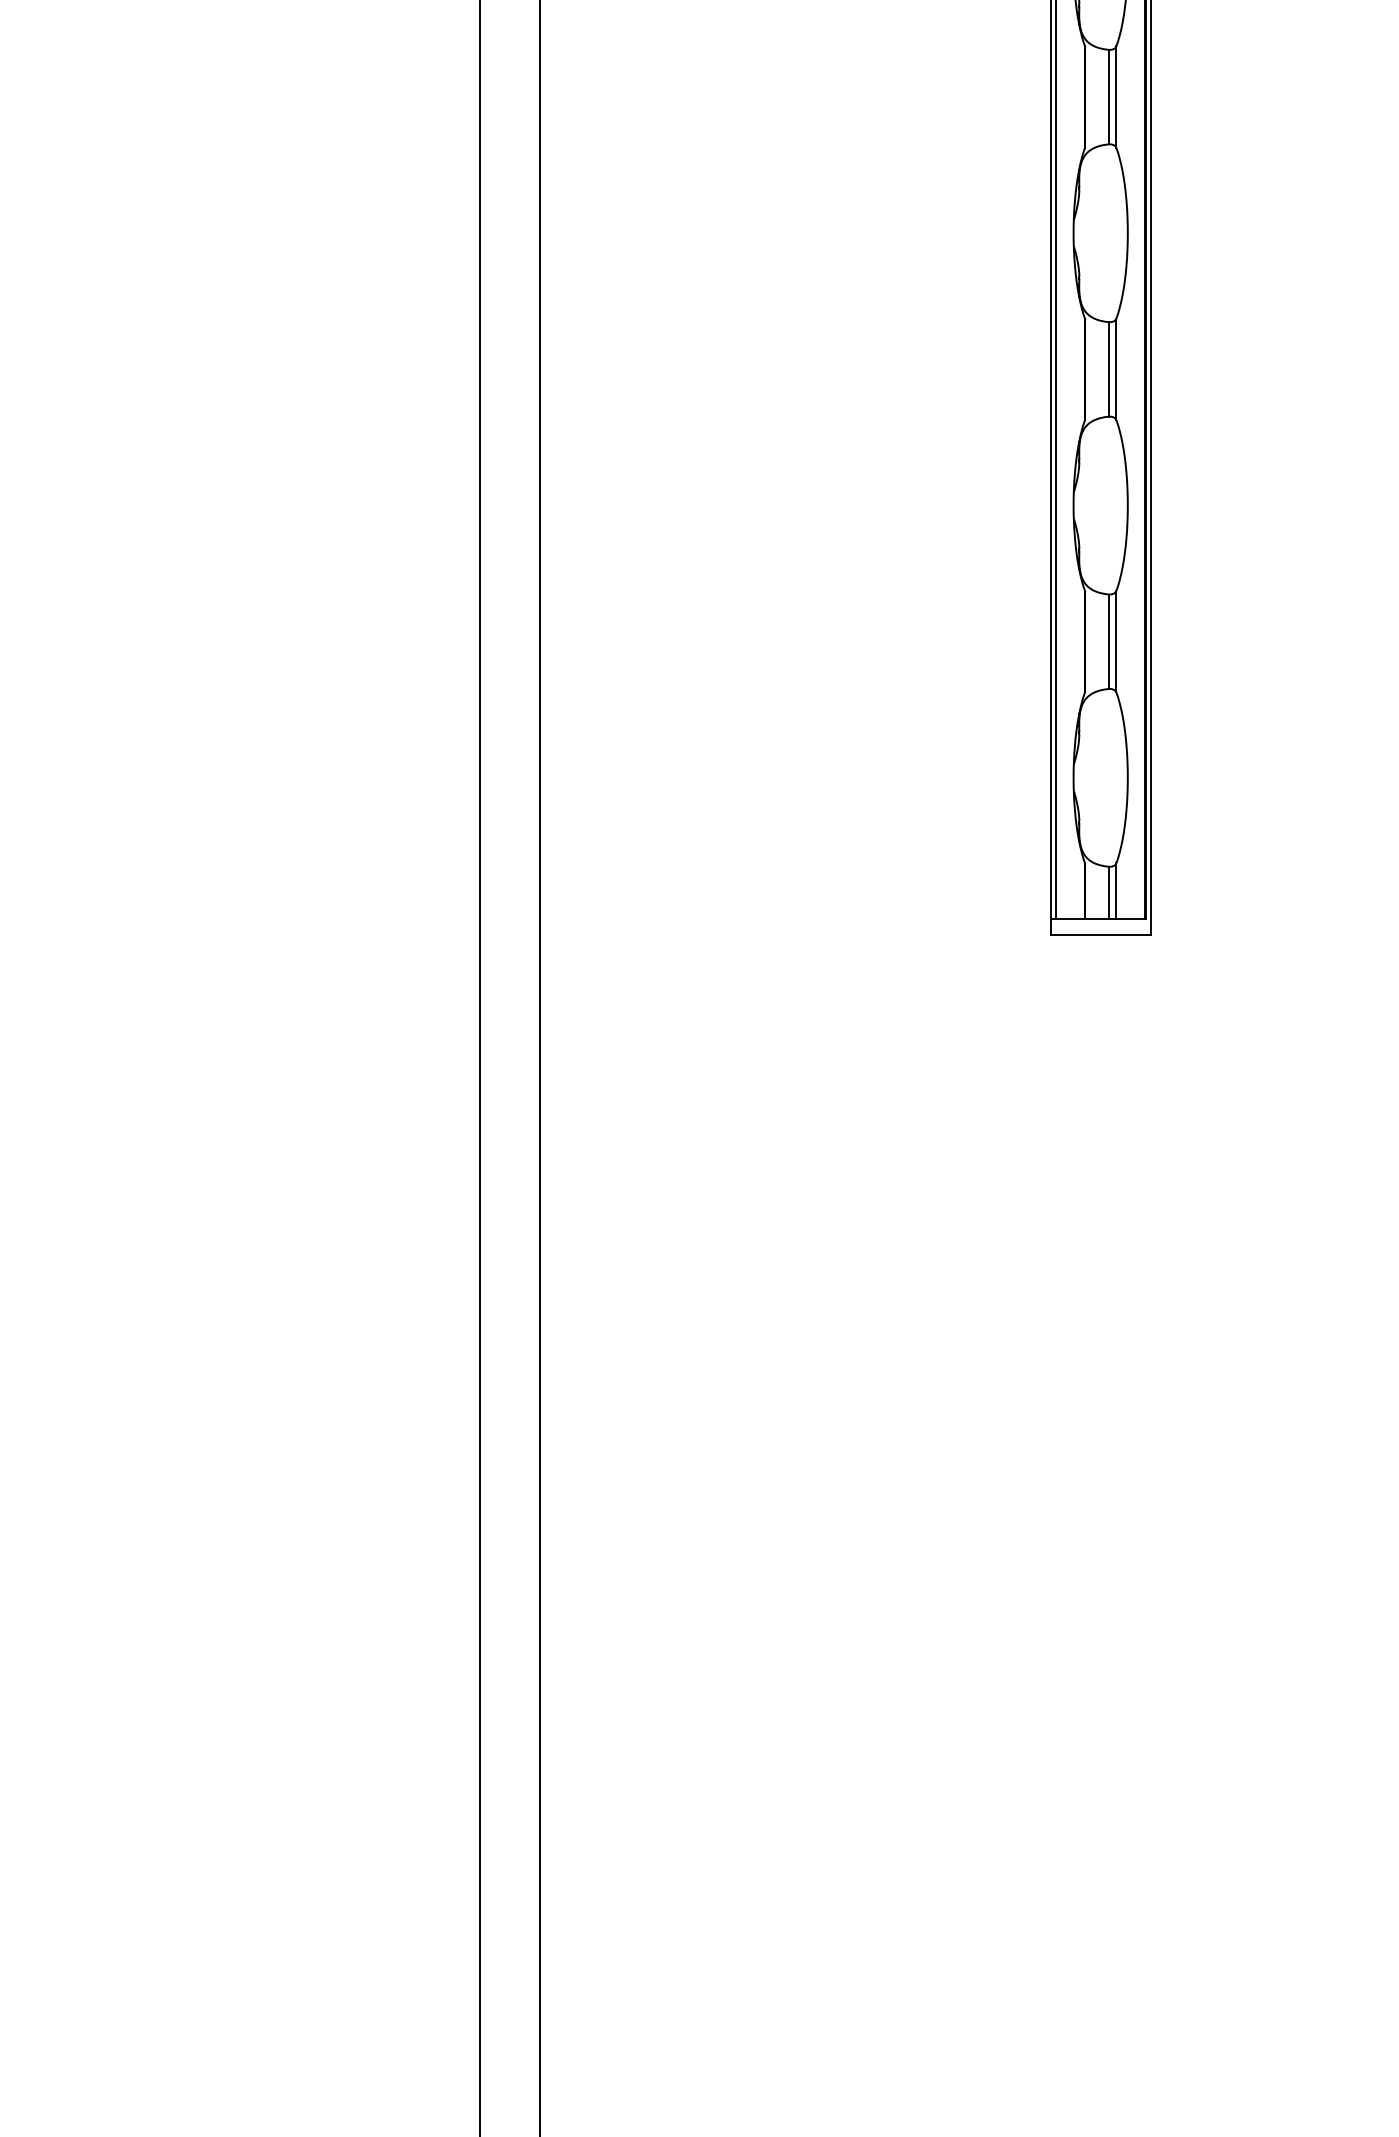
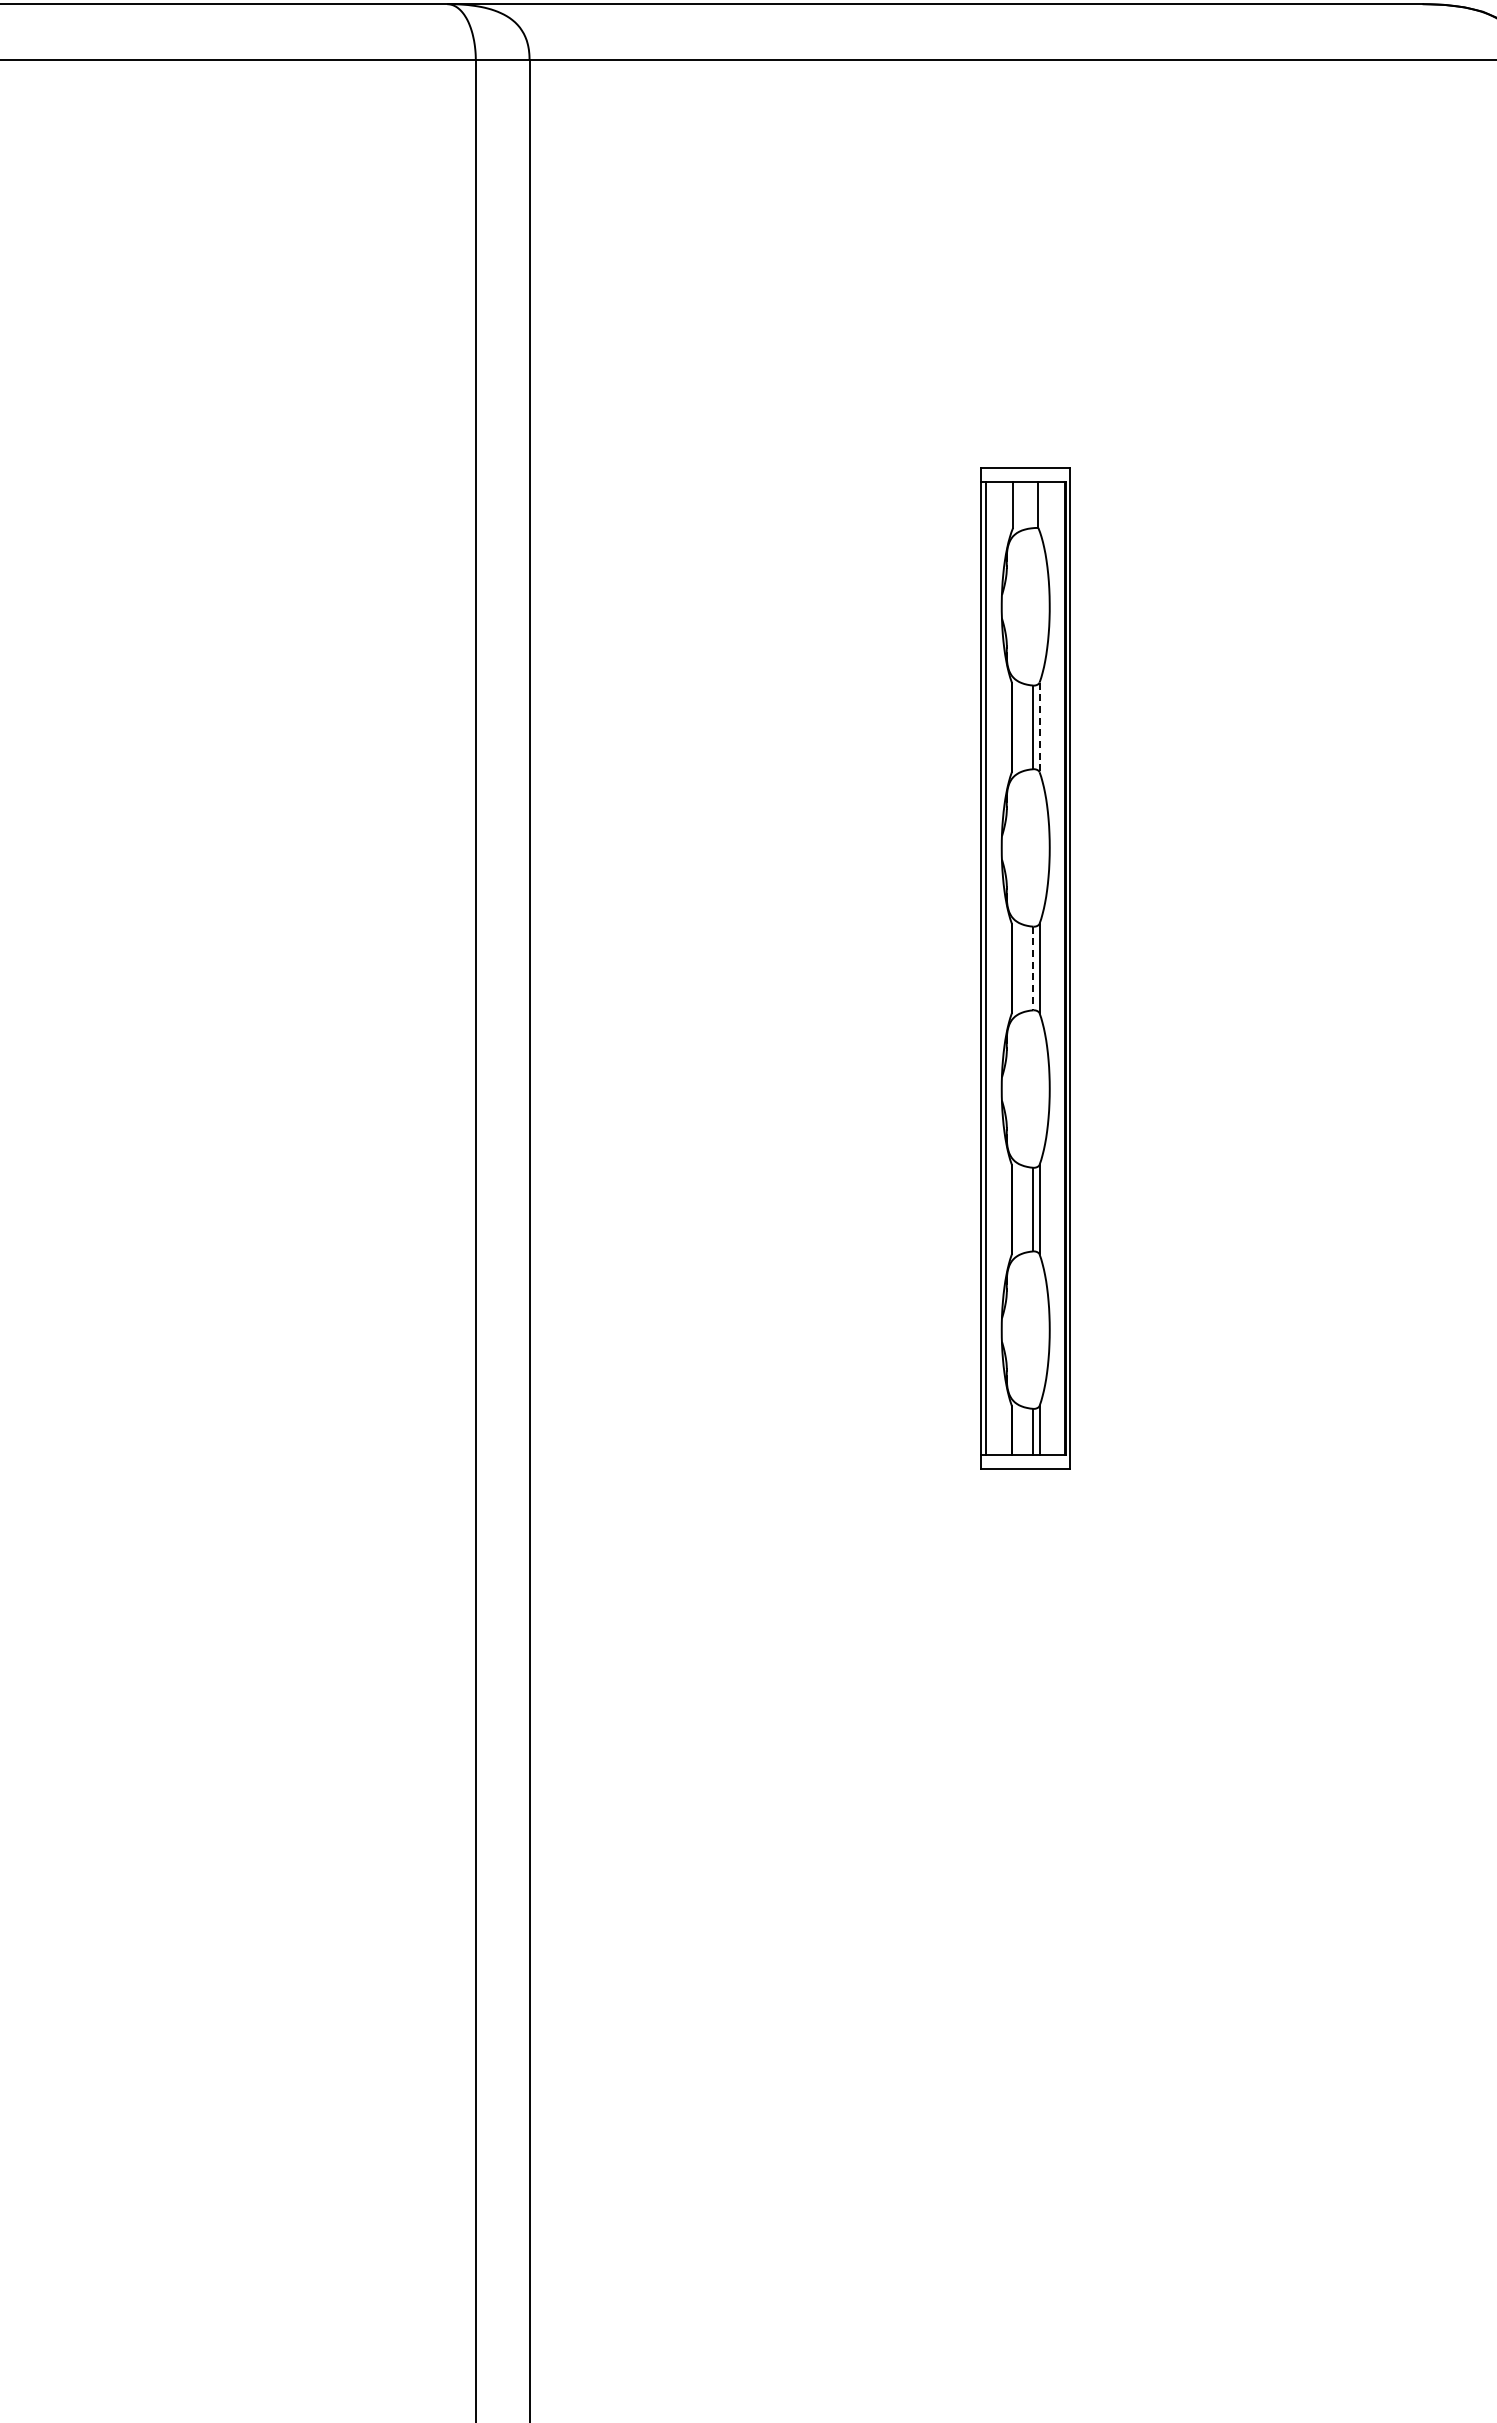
line: (1116, 97) -> (1039, 727), solid -> dashed
line: (1109, 369) -> (1033, 968), solid -> dashed

